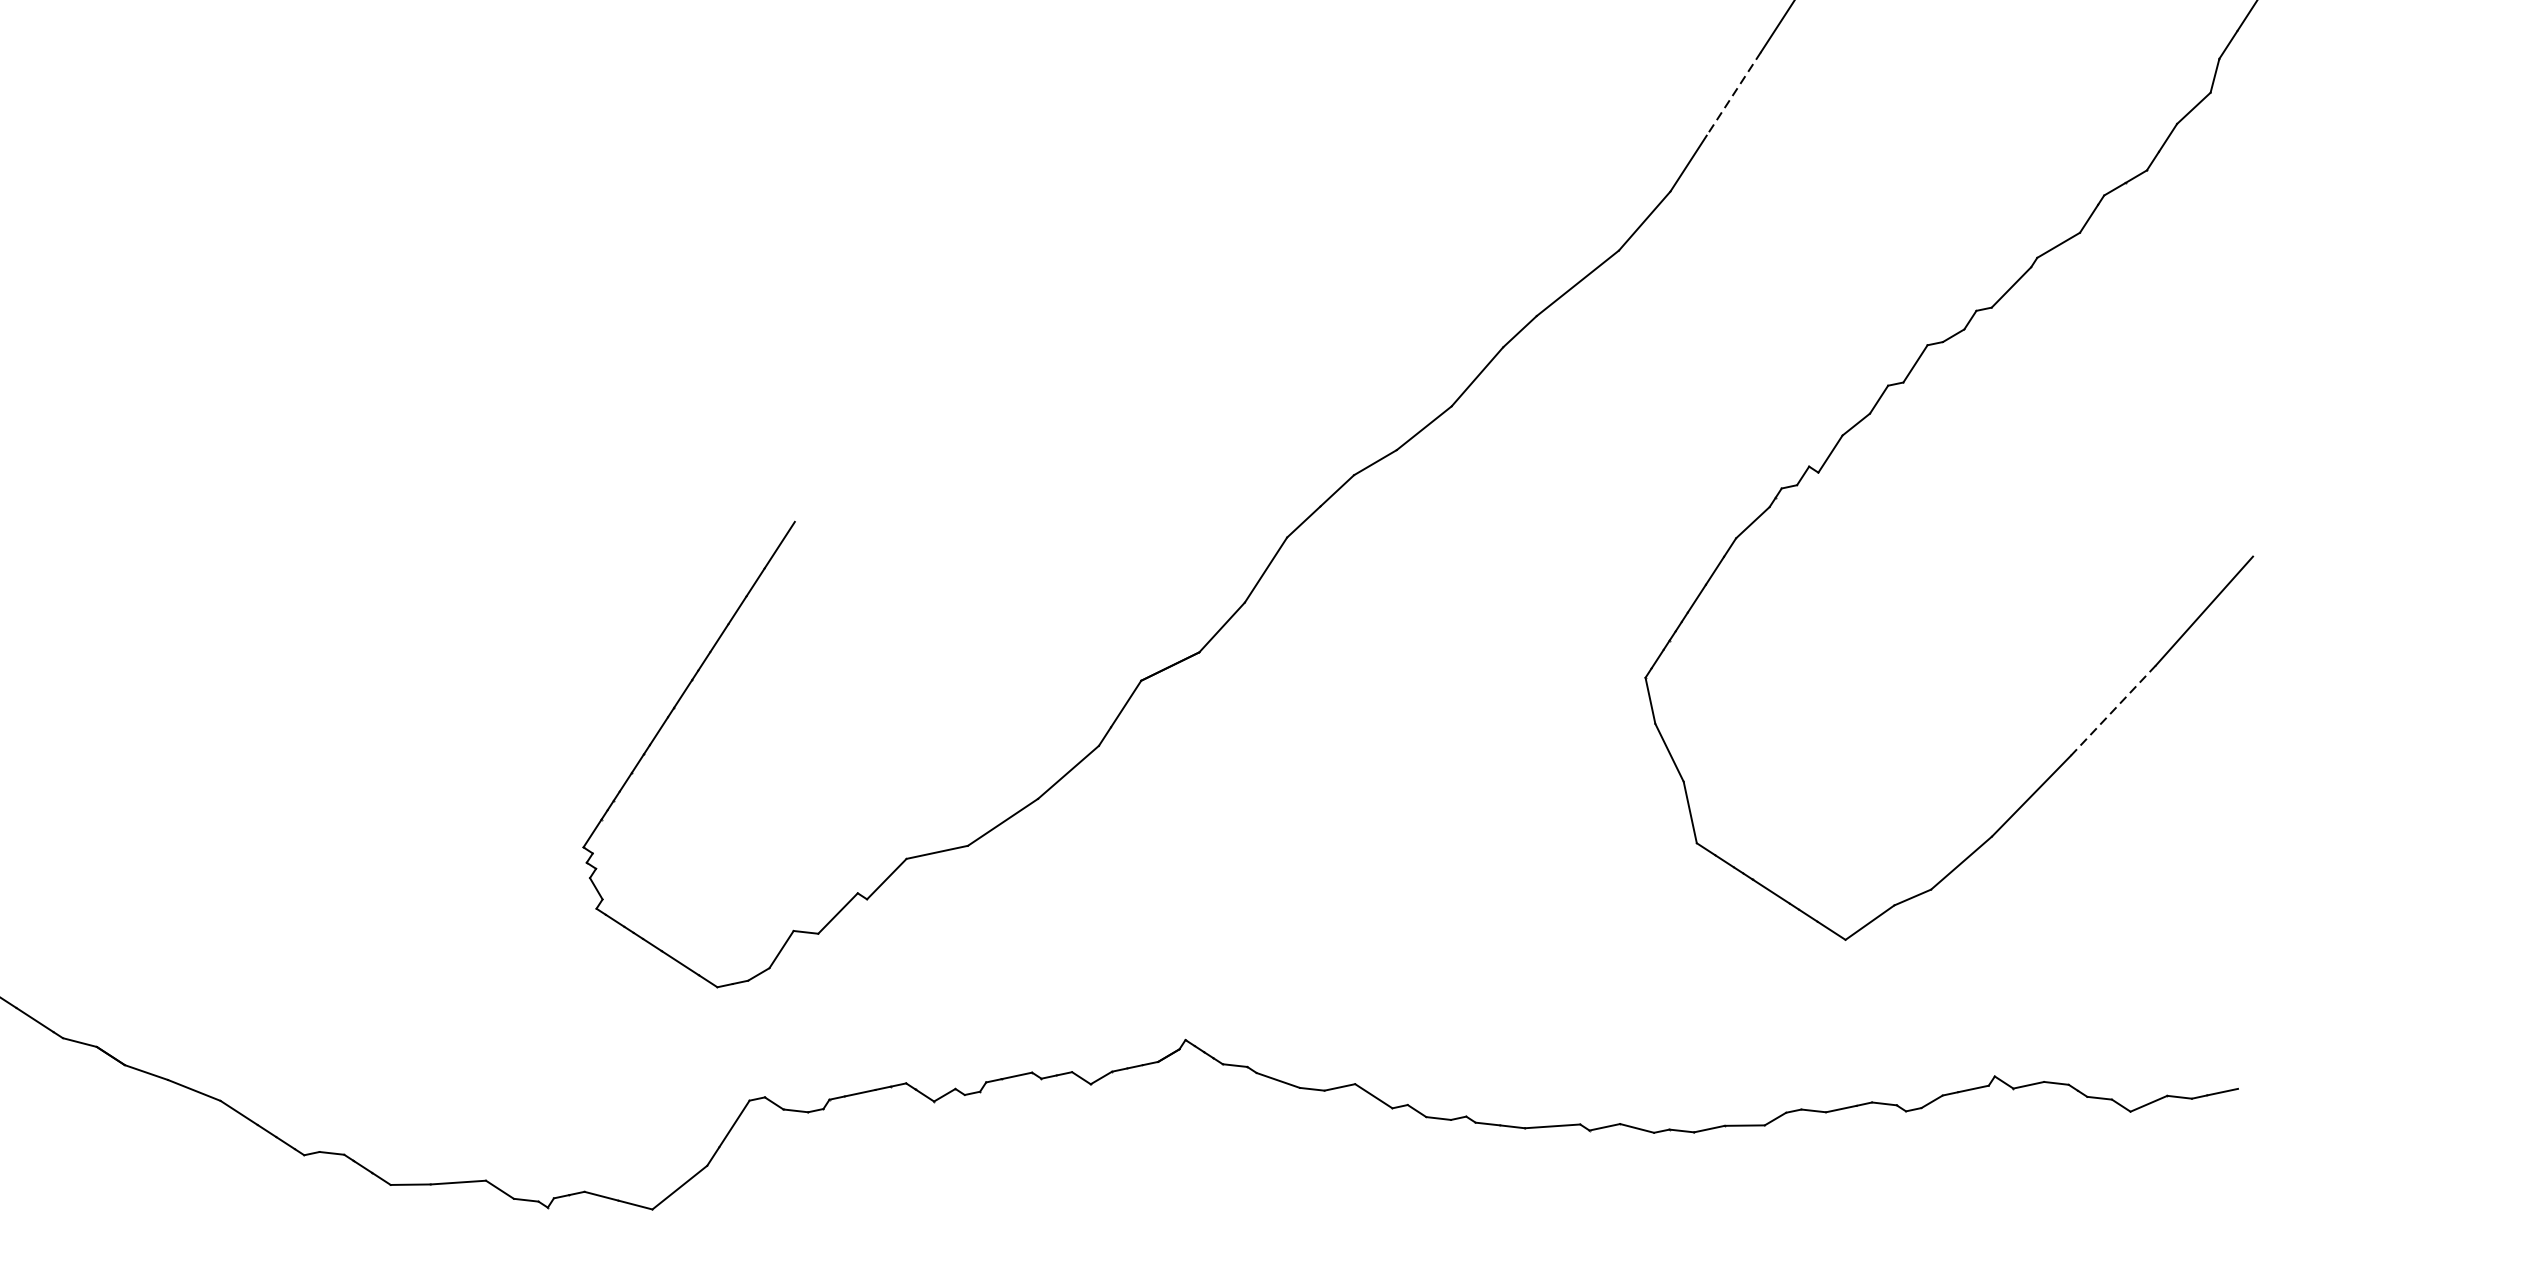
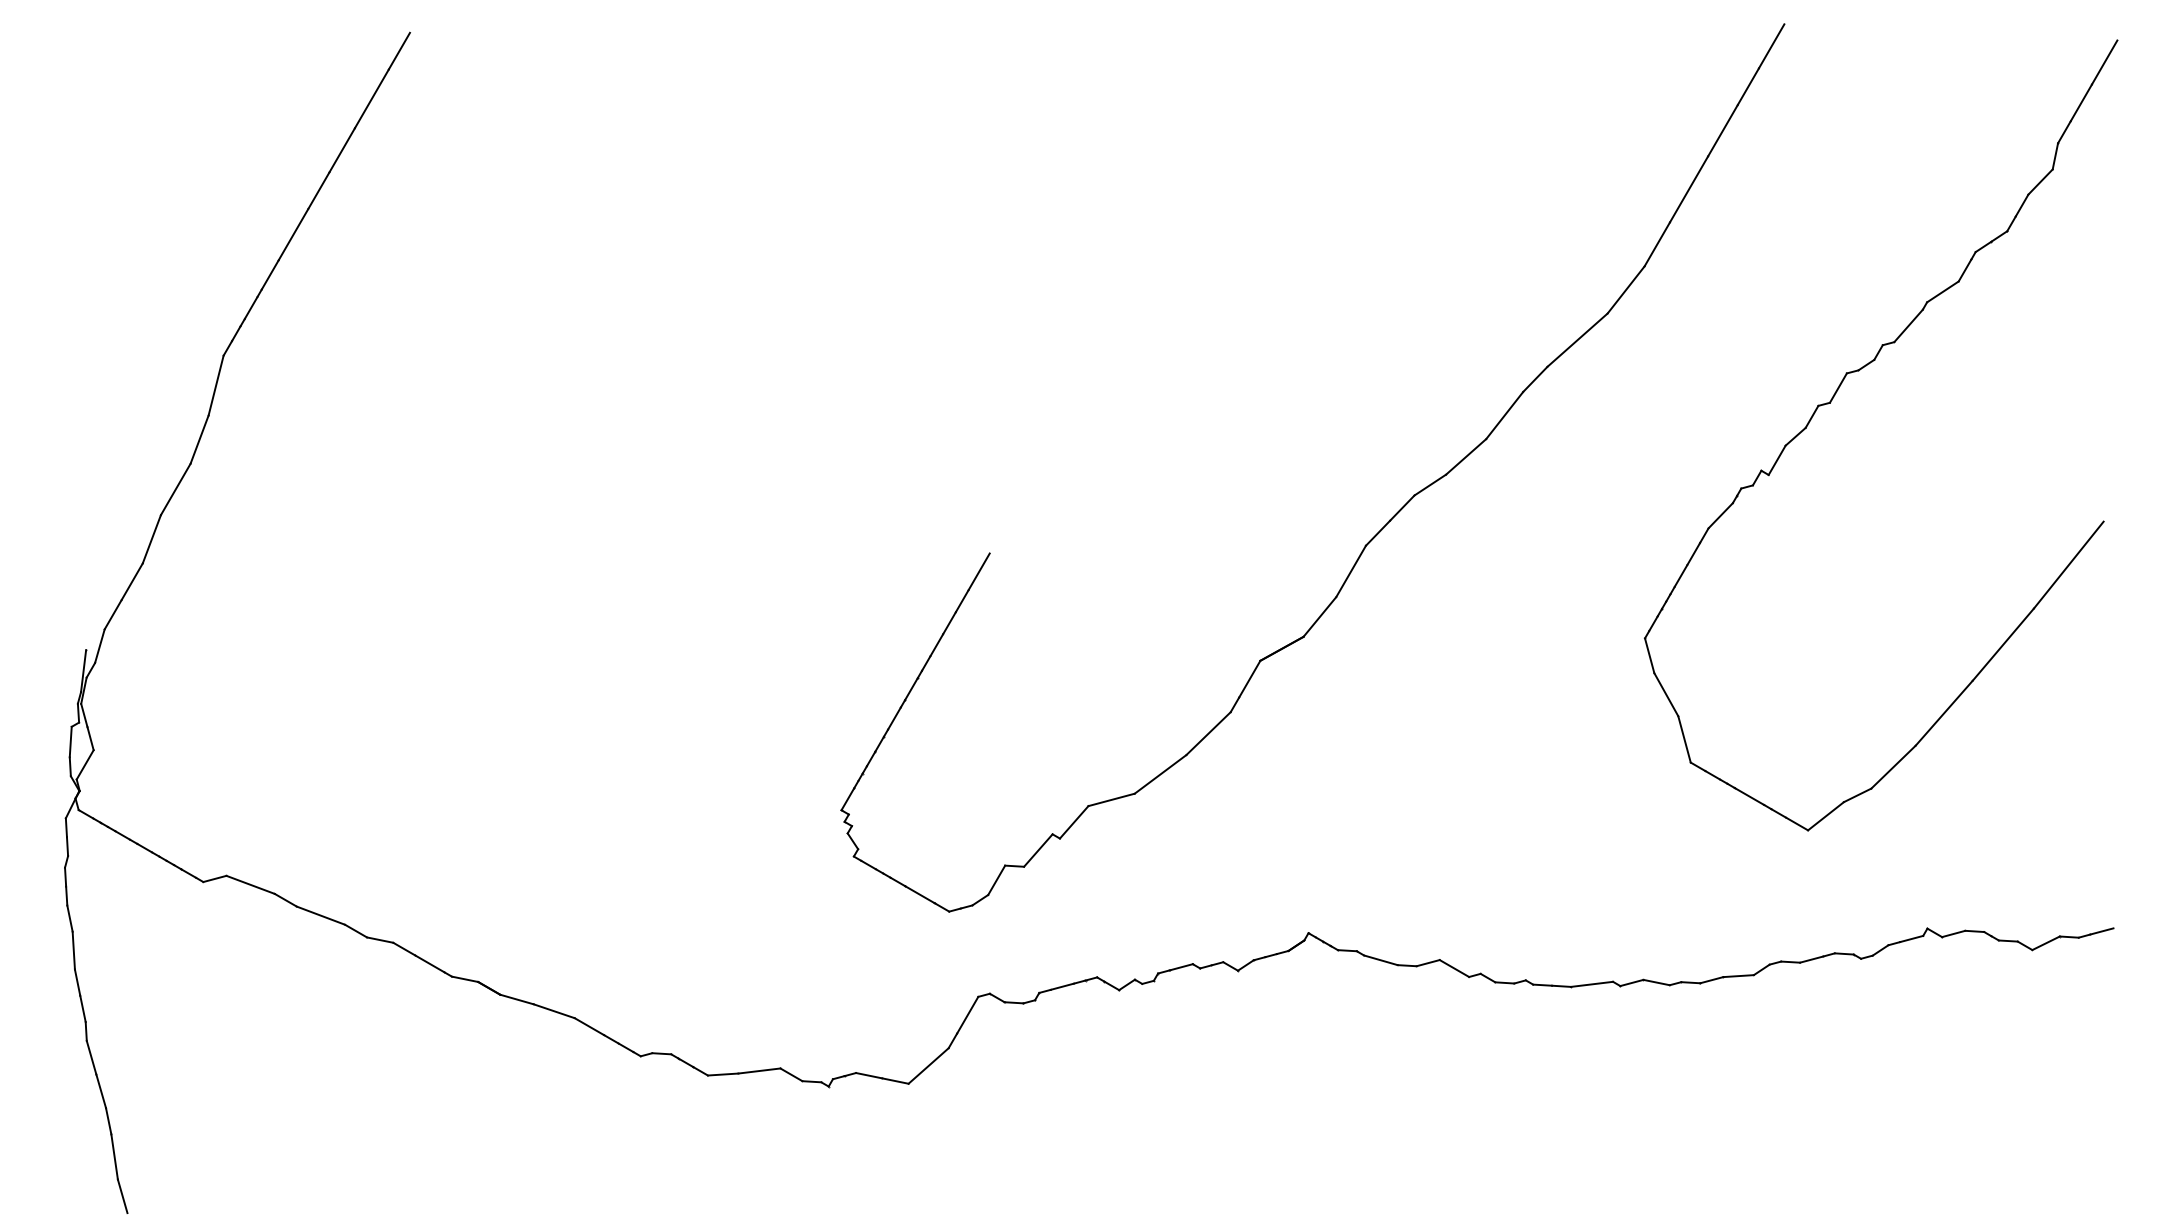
line: (1733, 94) -> (1688, 189), dashed -> solid
line: (2112, 711) -> (2002, 645), dashed -> solid

